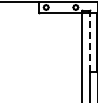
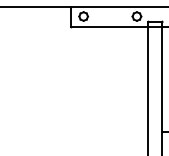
line: (89, 41) -> (161, 77), dashed -> solid

